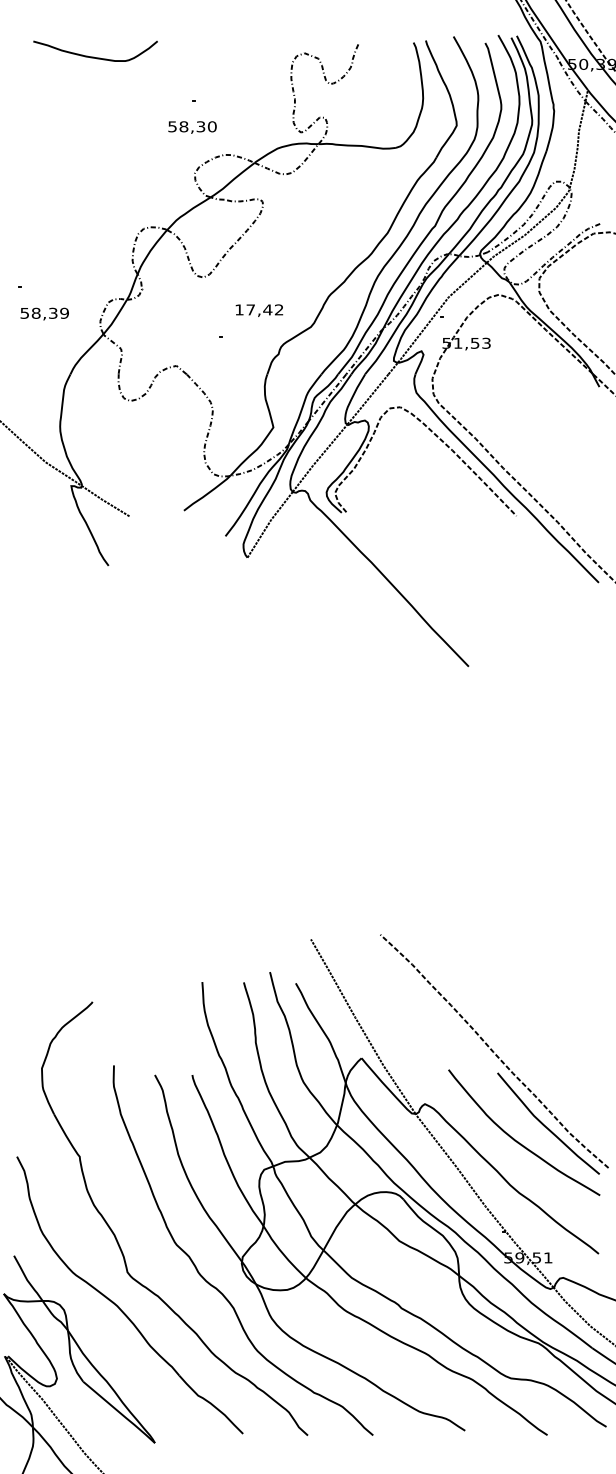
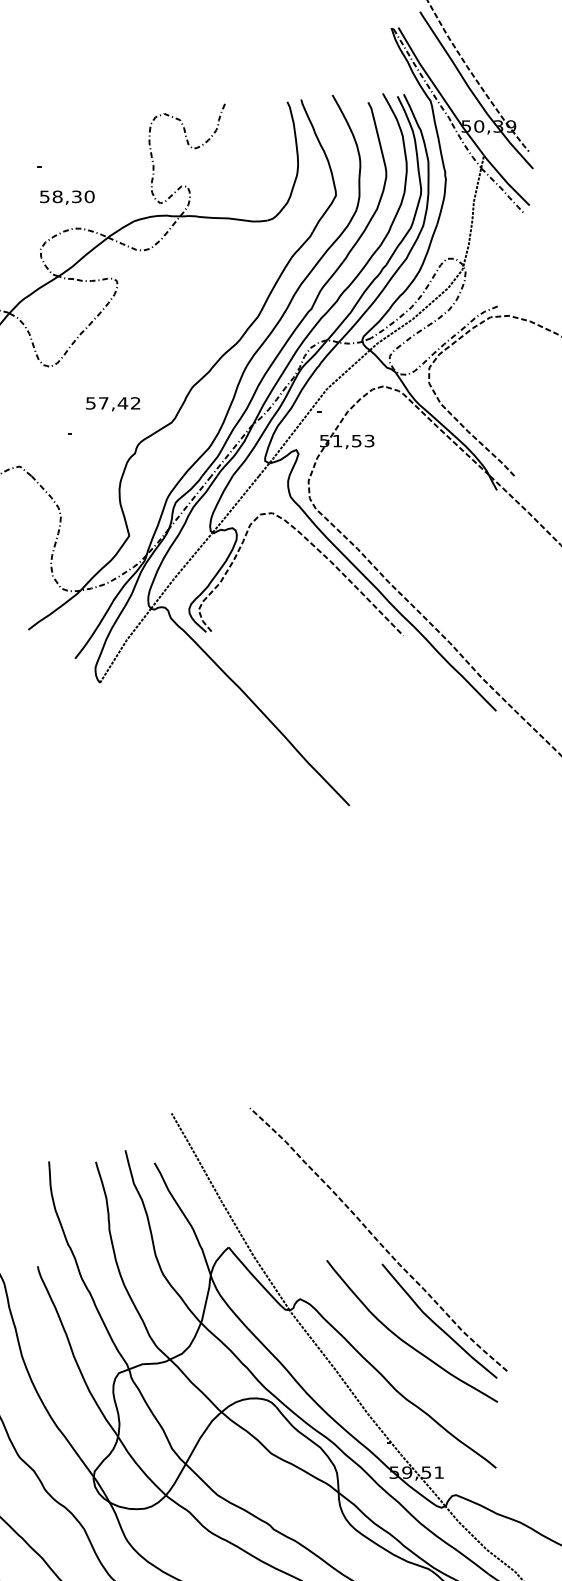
text: (192, 127) -> (67, 197), moved
text: (239, 309) -> (90, 402), 17,42 -> 57,42

